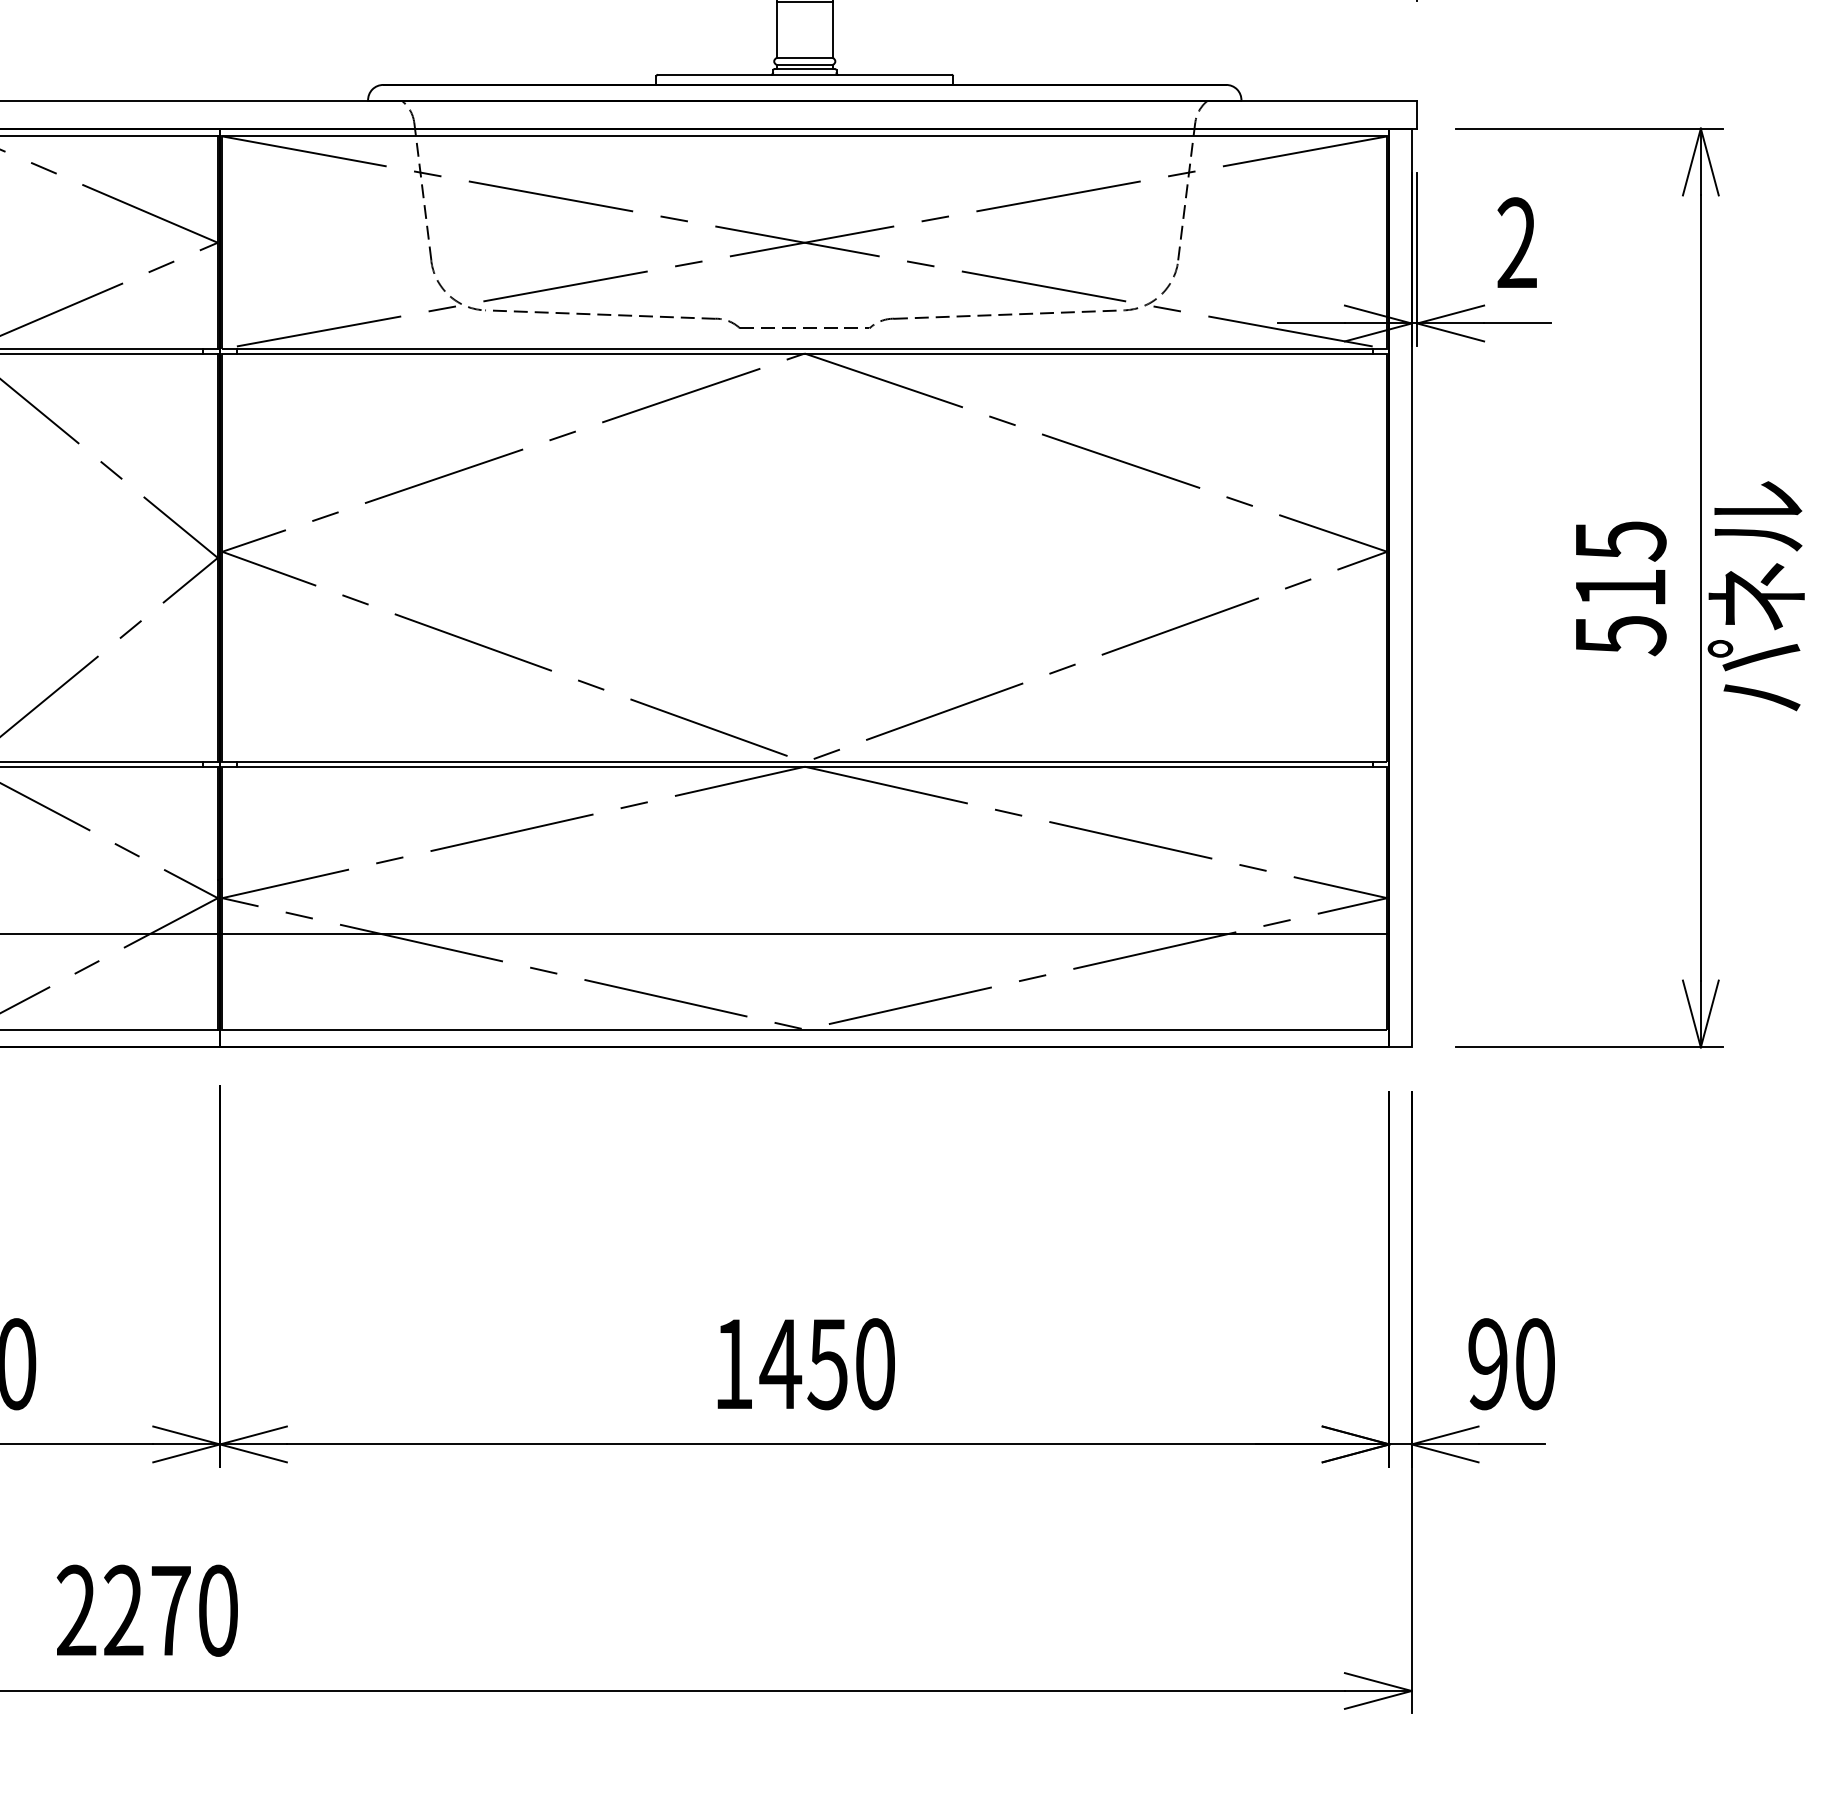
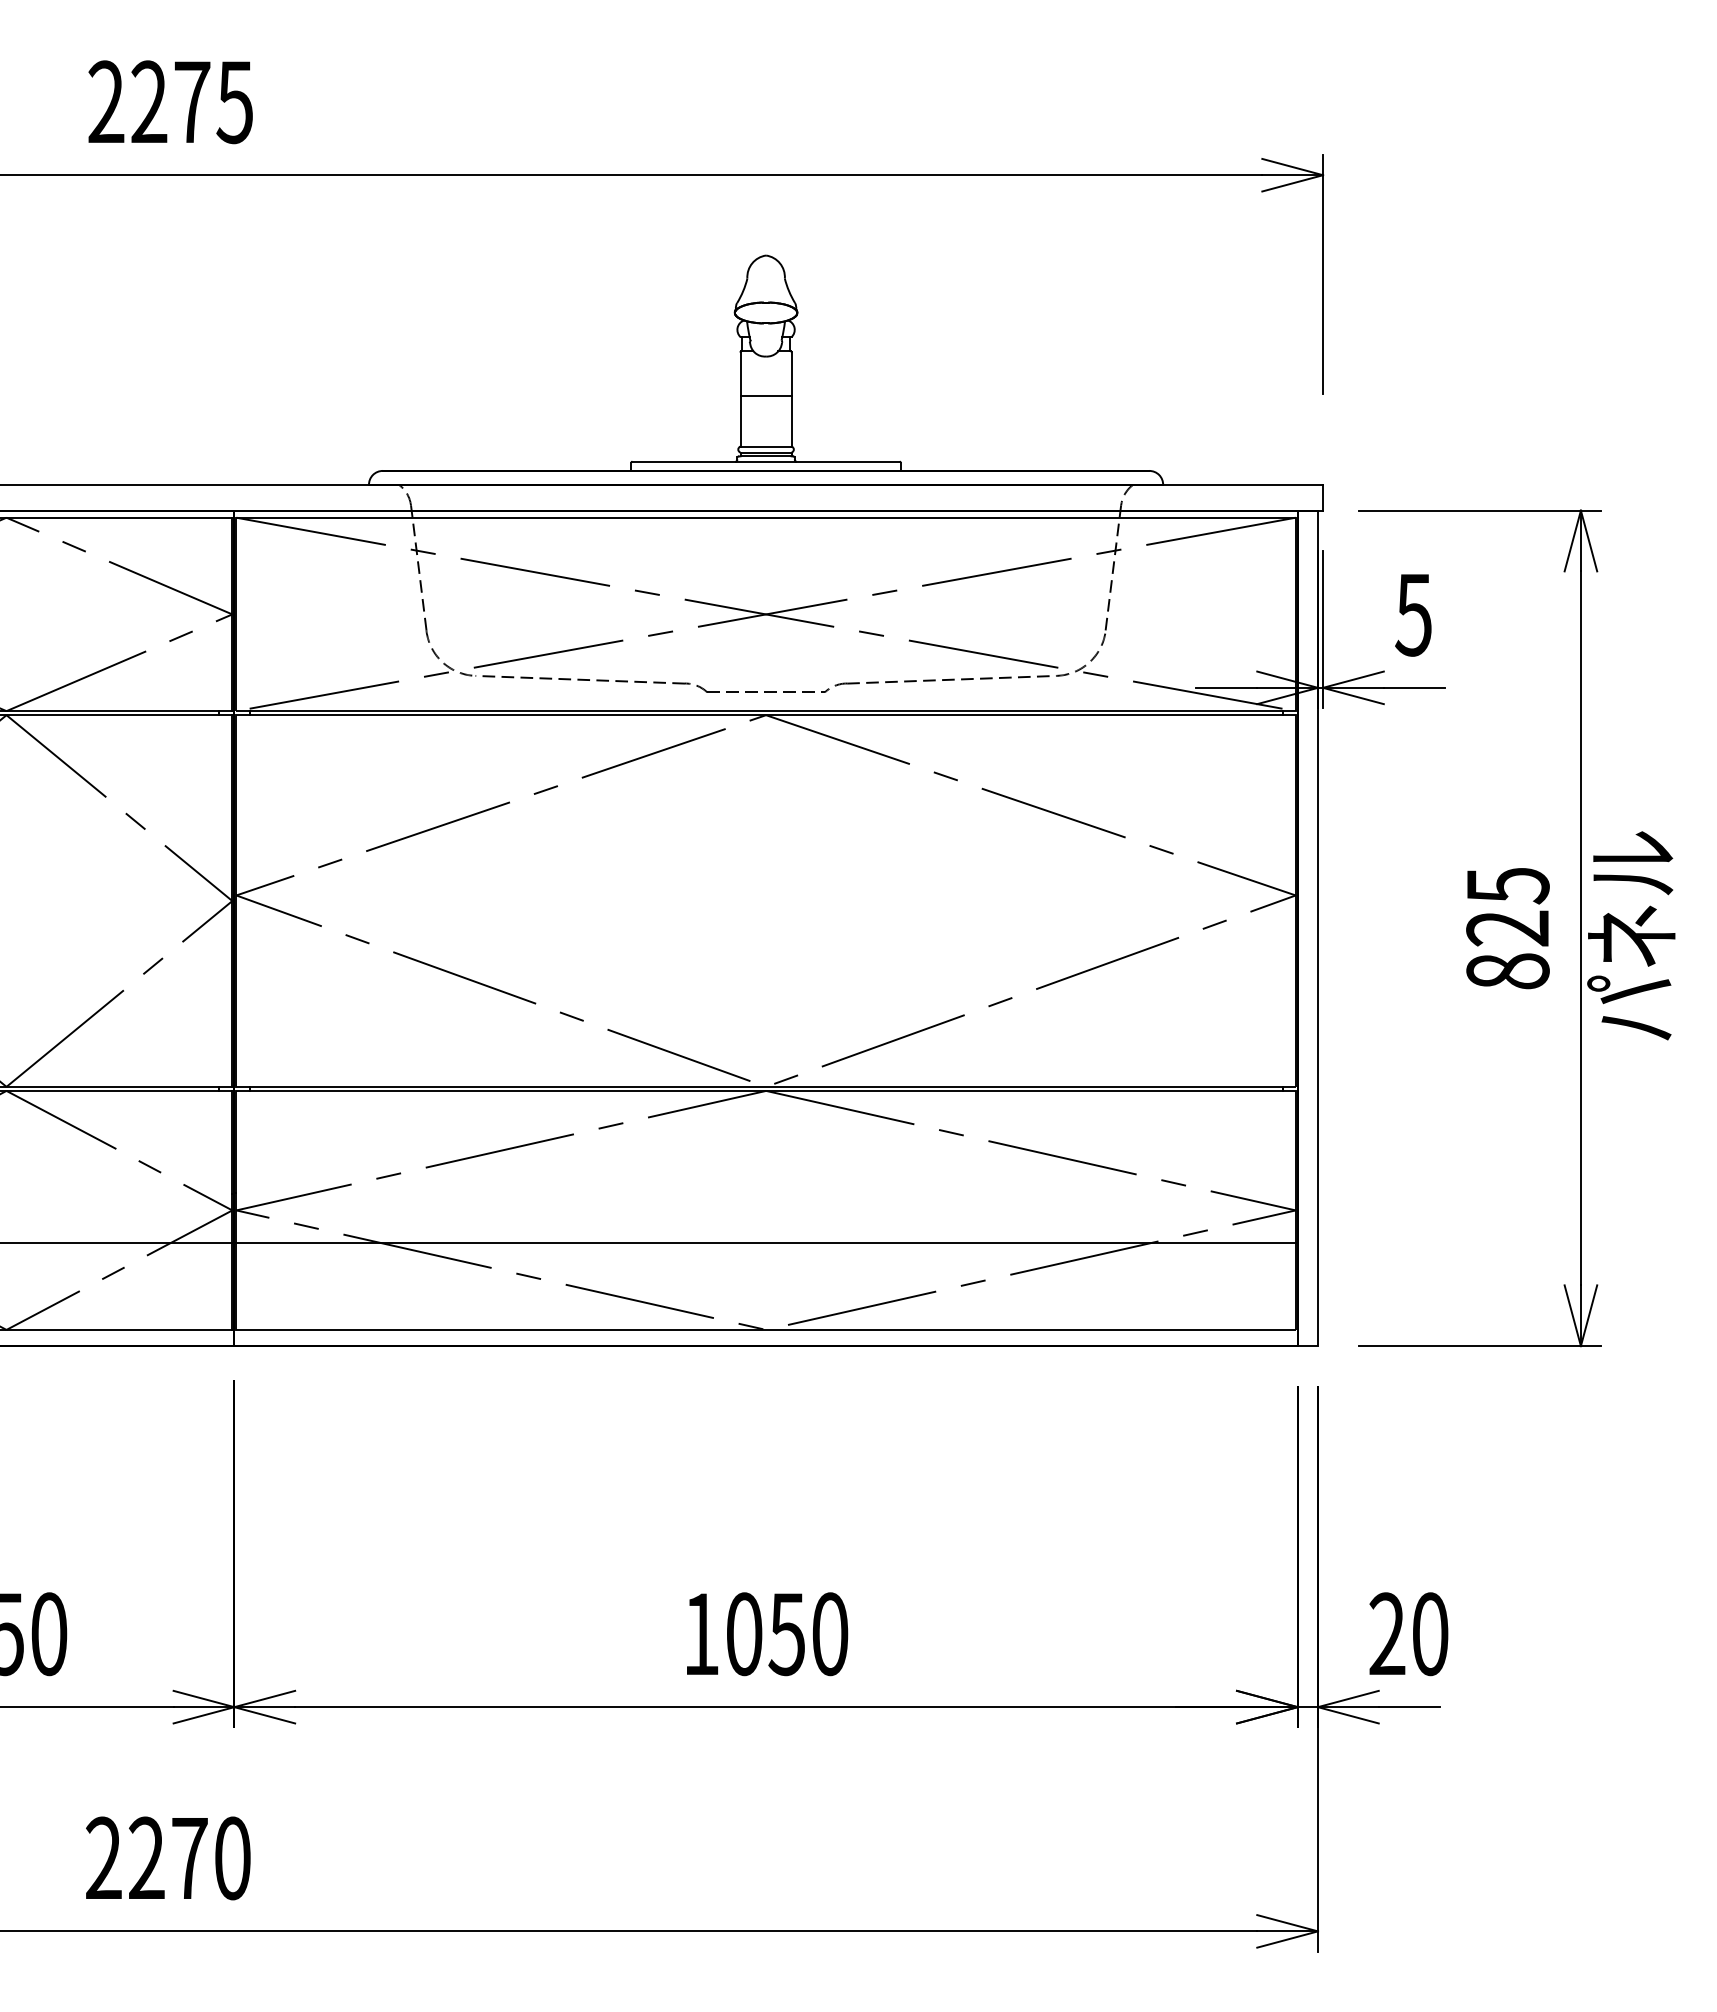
text: (1516, 242) -> (1413, 614), 2 -> 5
text: (1620, 612) -> (1507, 950), 515 -> 825
text: (779, 1364) -> (743, 1634), 1450 -> 1050
text: (1488, 1364) -> (1387, 1634), 90 -> 20

